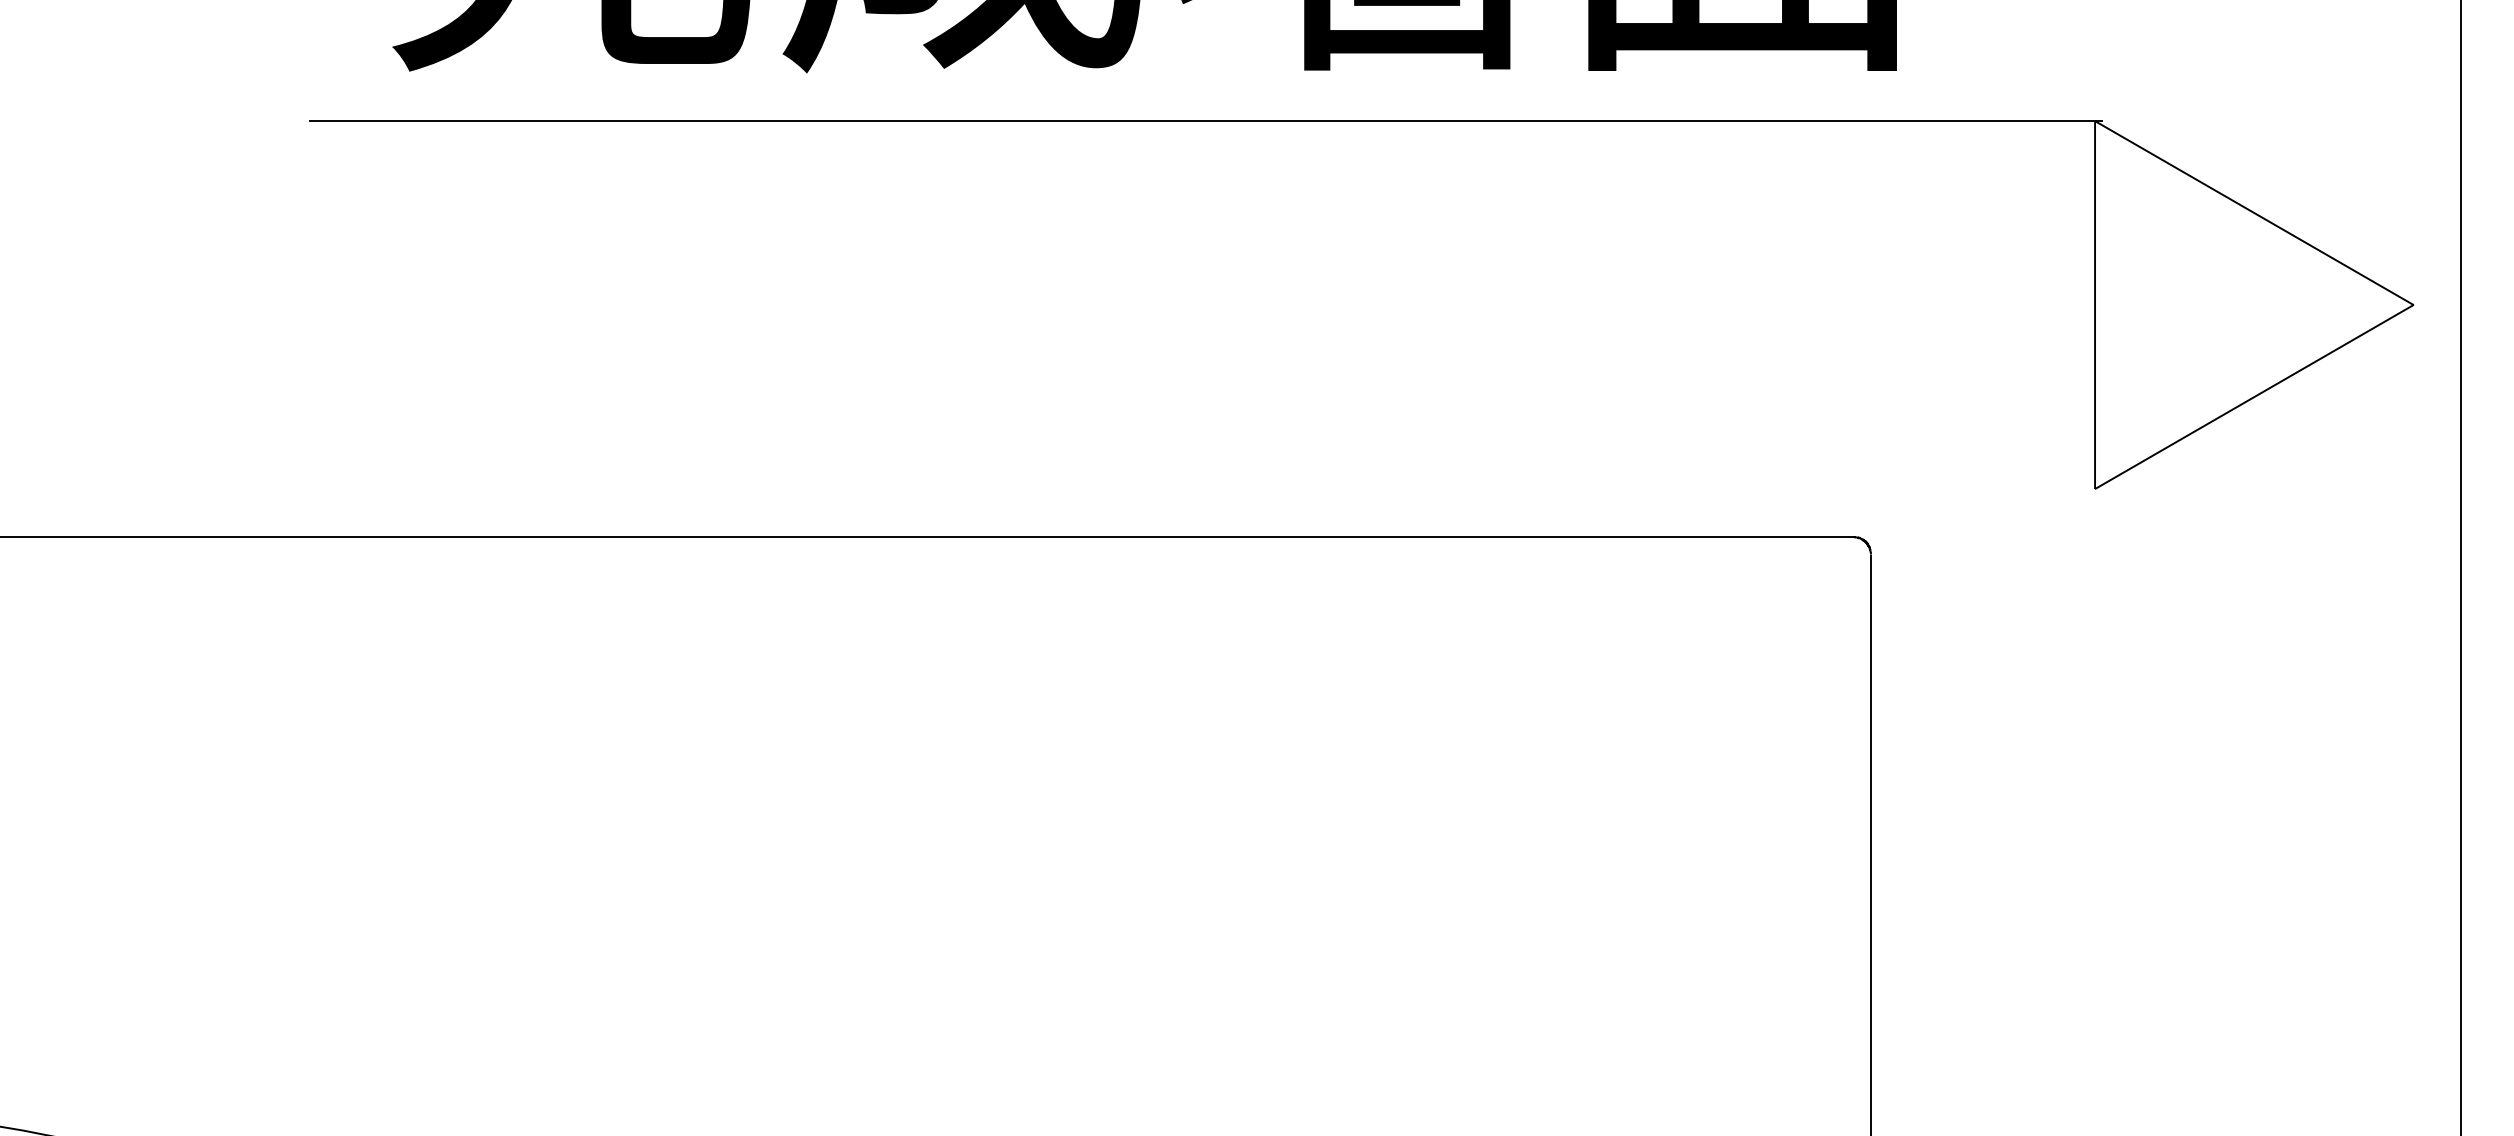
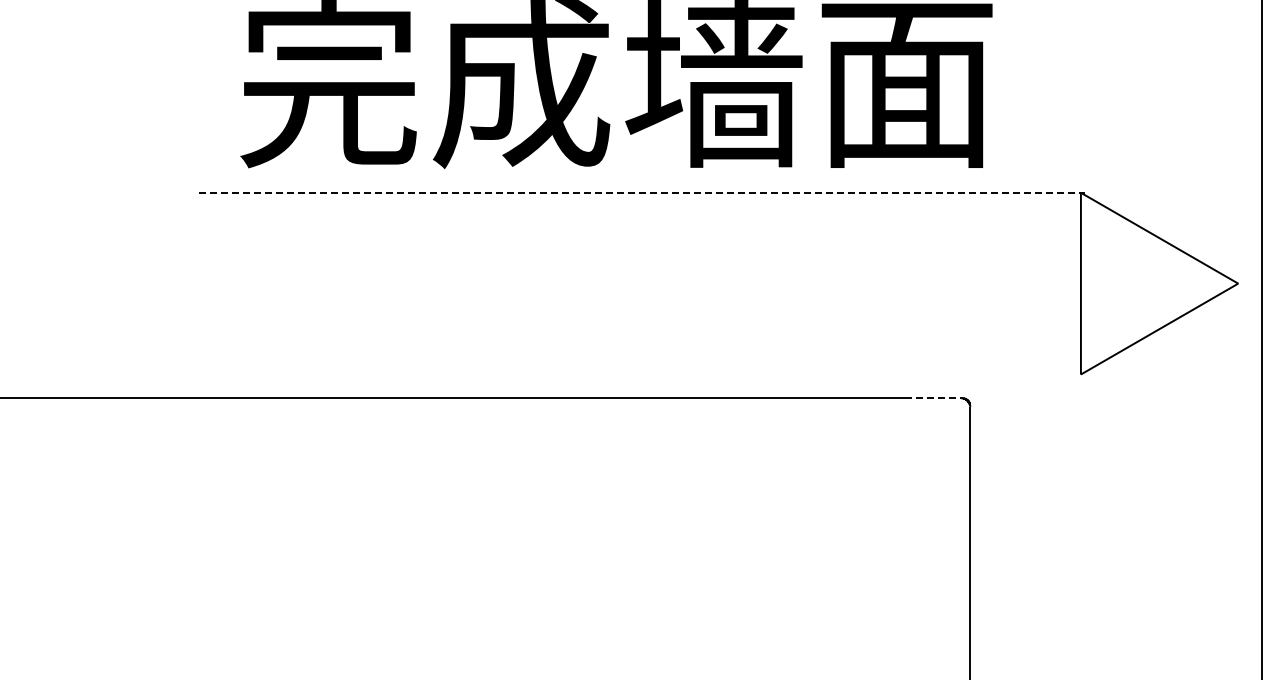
line: (1207, 120) -> (642, 192), solid -> dashed
line: (1796, 537) -> (933, 398), solid -> dashed

